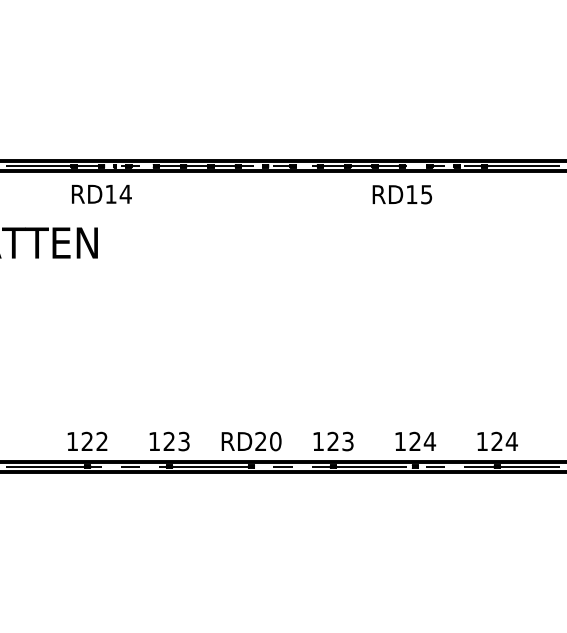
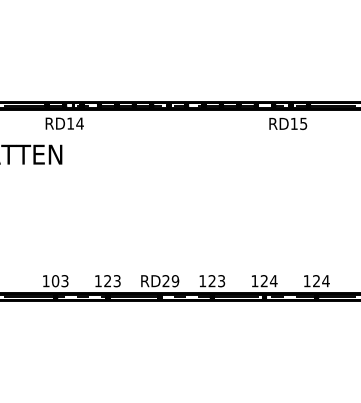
text: (402, 194) -> (288, 123), moved
text: (93, 442) -> (59, 281), 122 -> 103
text: (274, 442) -> (174, 281), RD20 -> RD29

